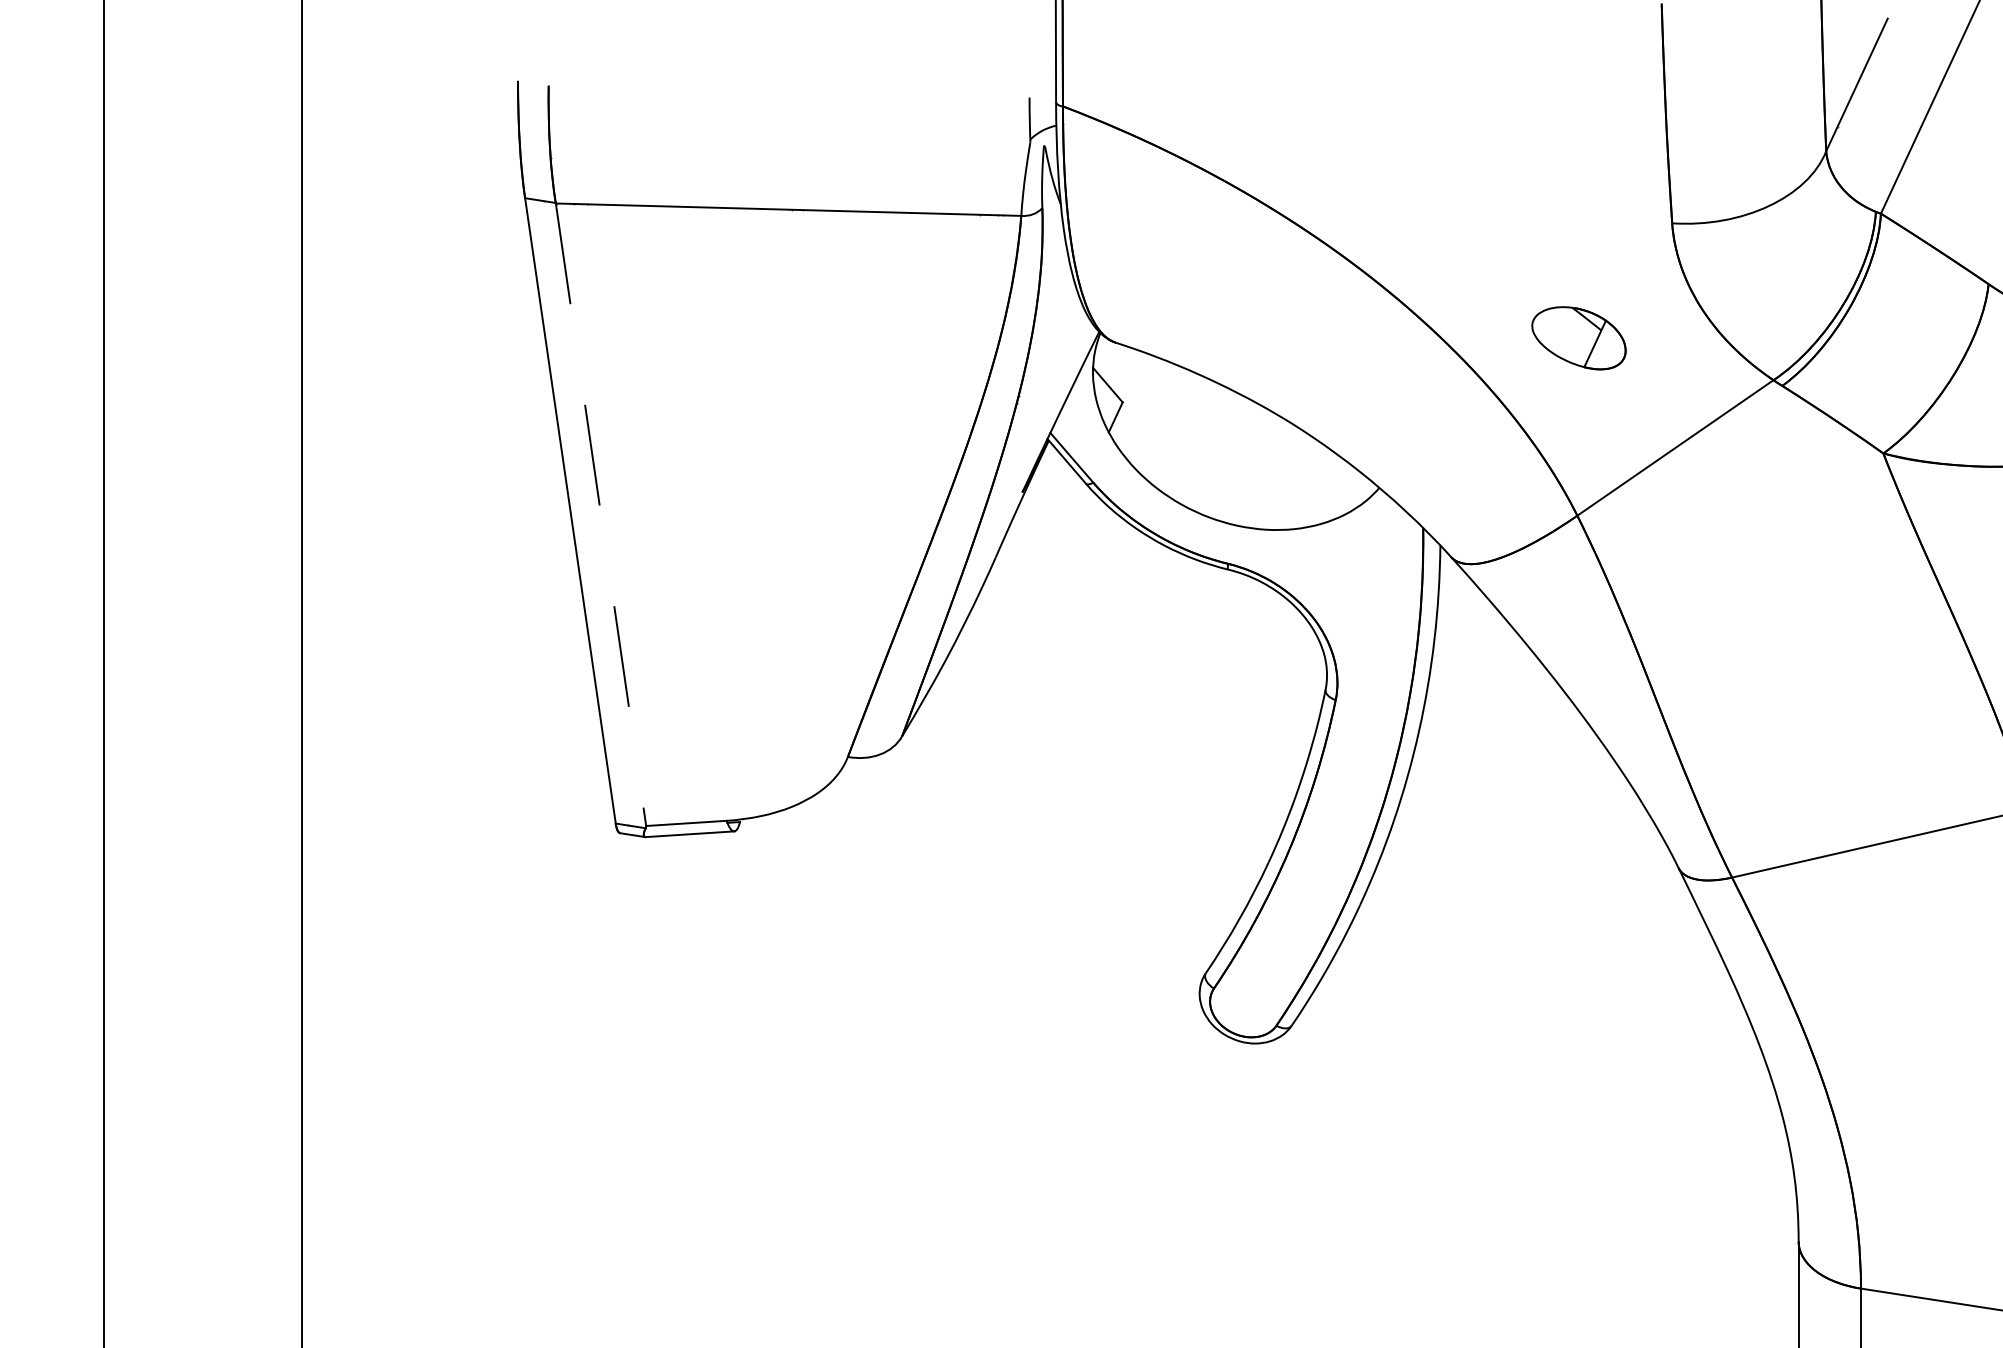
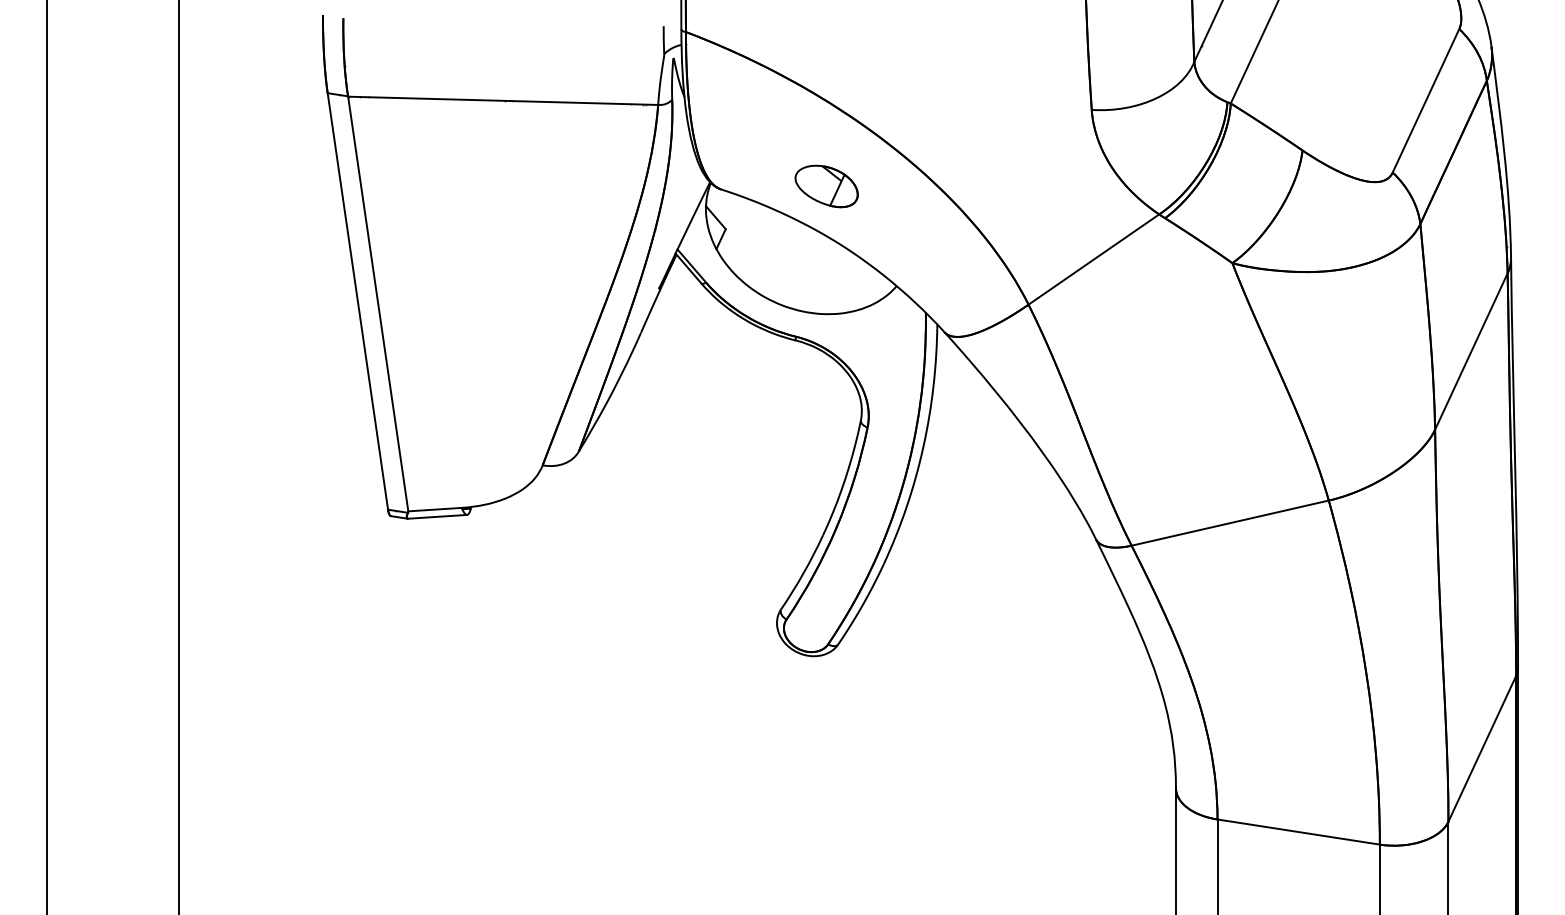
part: (1578, 338) -> (826, 186), moved
line: (601, 515) -> (378, 304), dashed -> solid

